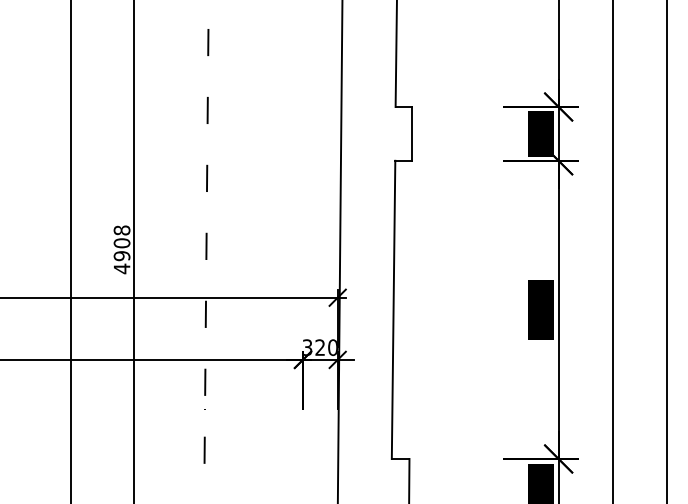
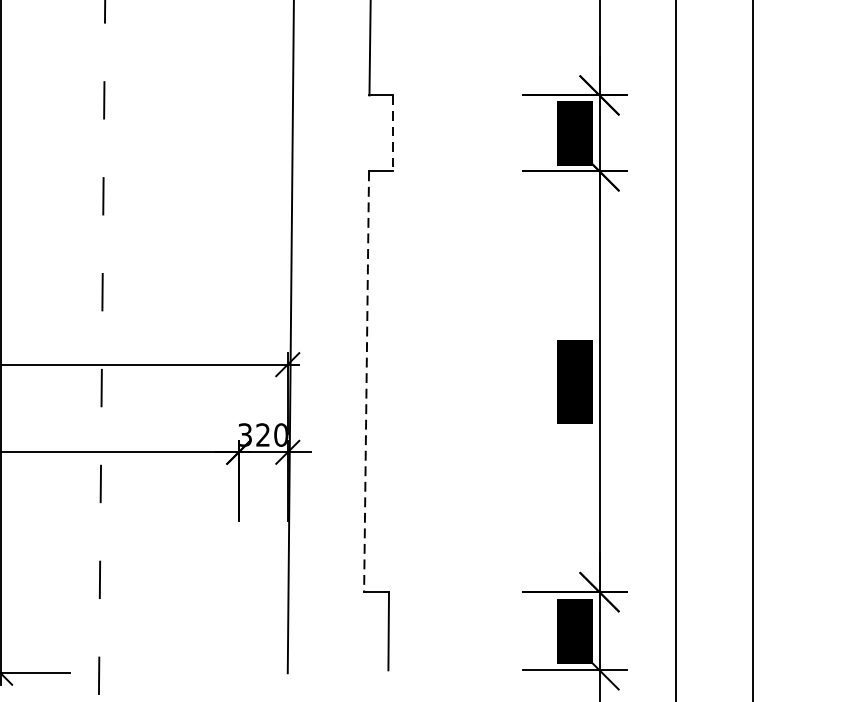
line: (412, 133) -> (393, 132), solid -> dashed
line: (393, 310) -> (366, 382), solid -> dashed

